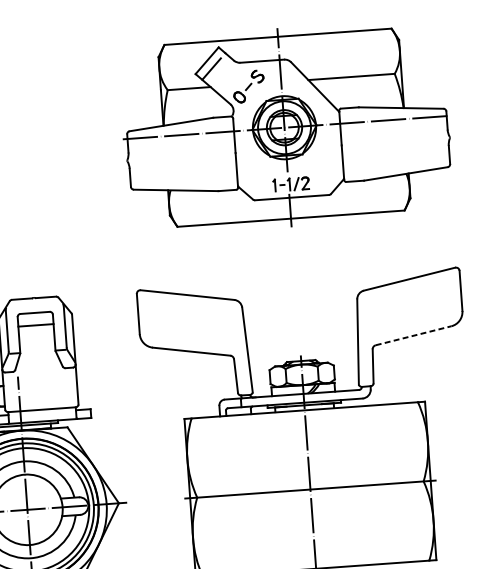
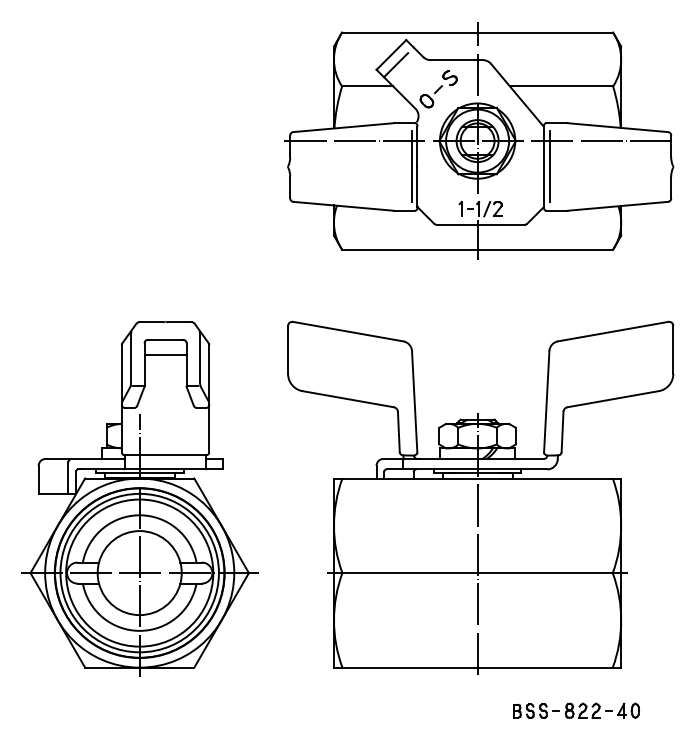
line: (346, 144) -> (549, 166), added
line: (230, 152) -> (411, 166), added
line: (413, 336) -> (613, 399), dashed -> solid

